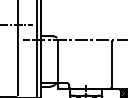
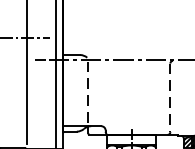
line: (57, 61) -> (87, 93), solid -> dashed
line: (111, 64) -> (169, 98), solid -> dashed

